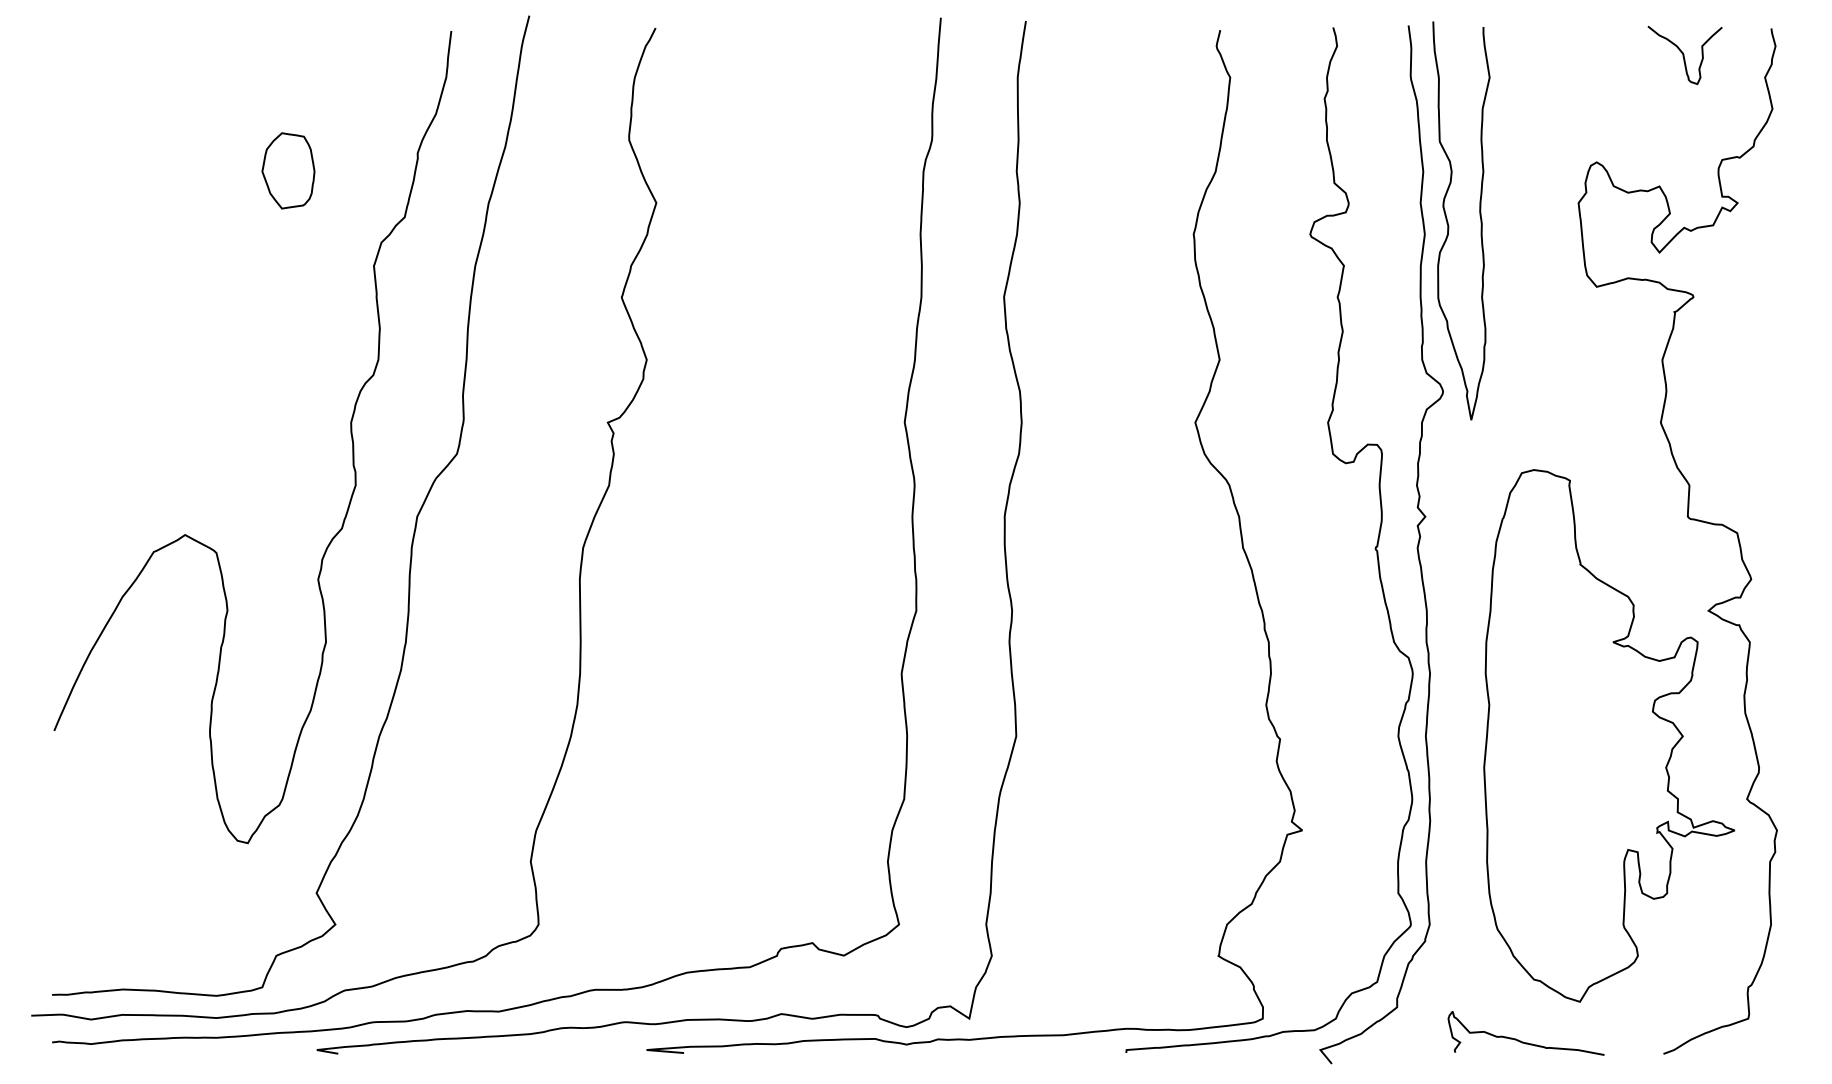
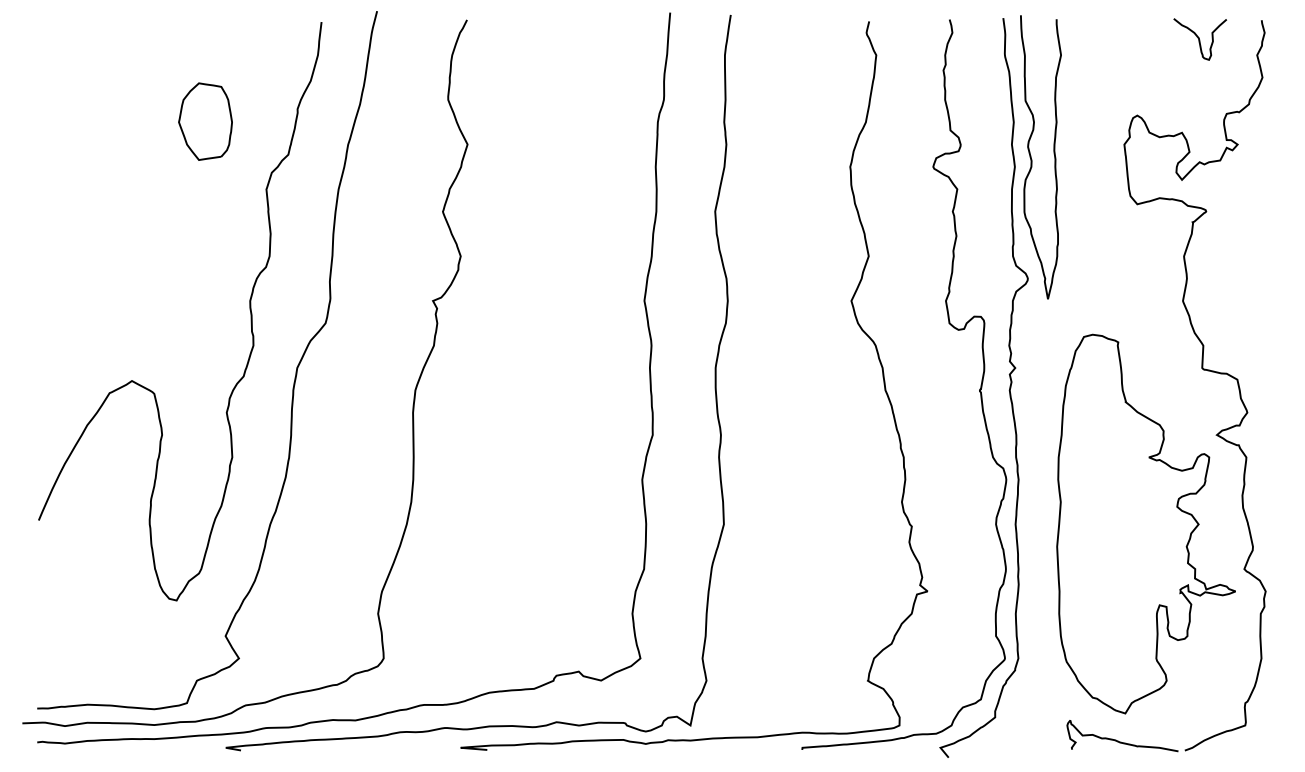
part: (288, 170) -> (205, 121), size x1.43
curve: (1523, 1041) -> (1120, 741), moved

